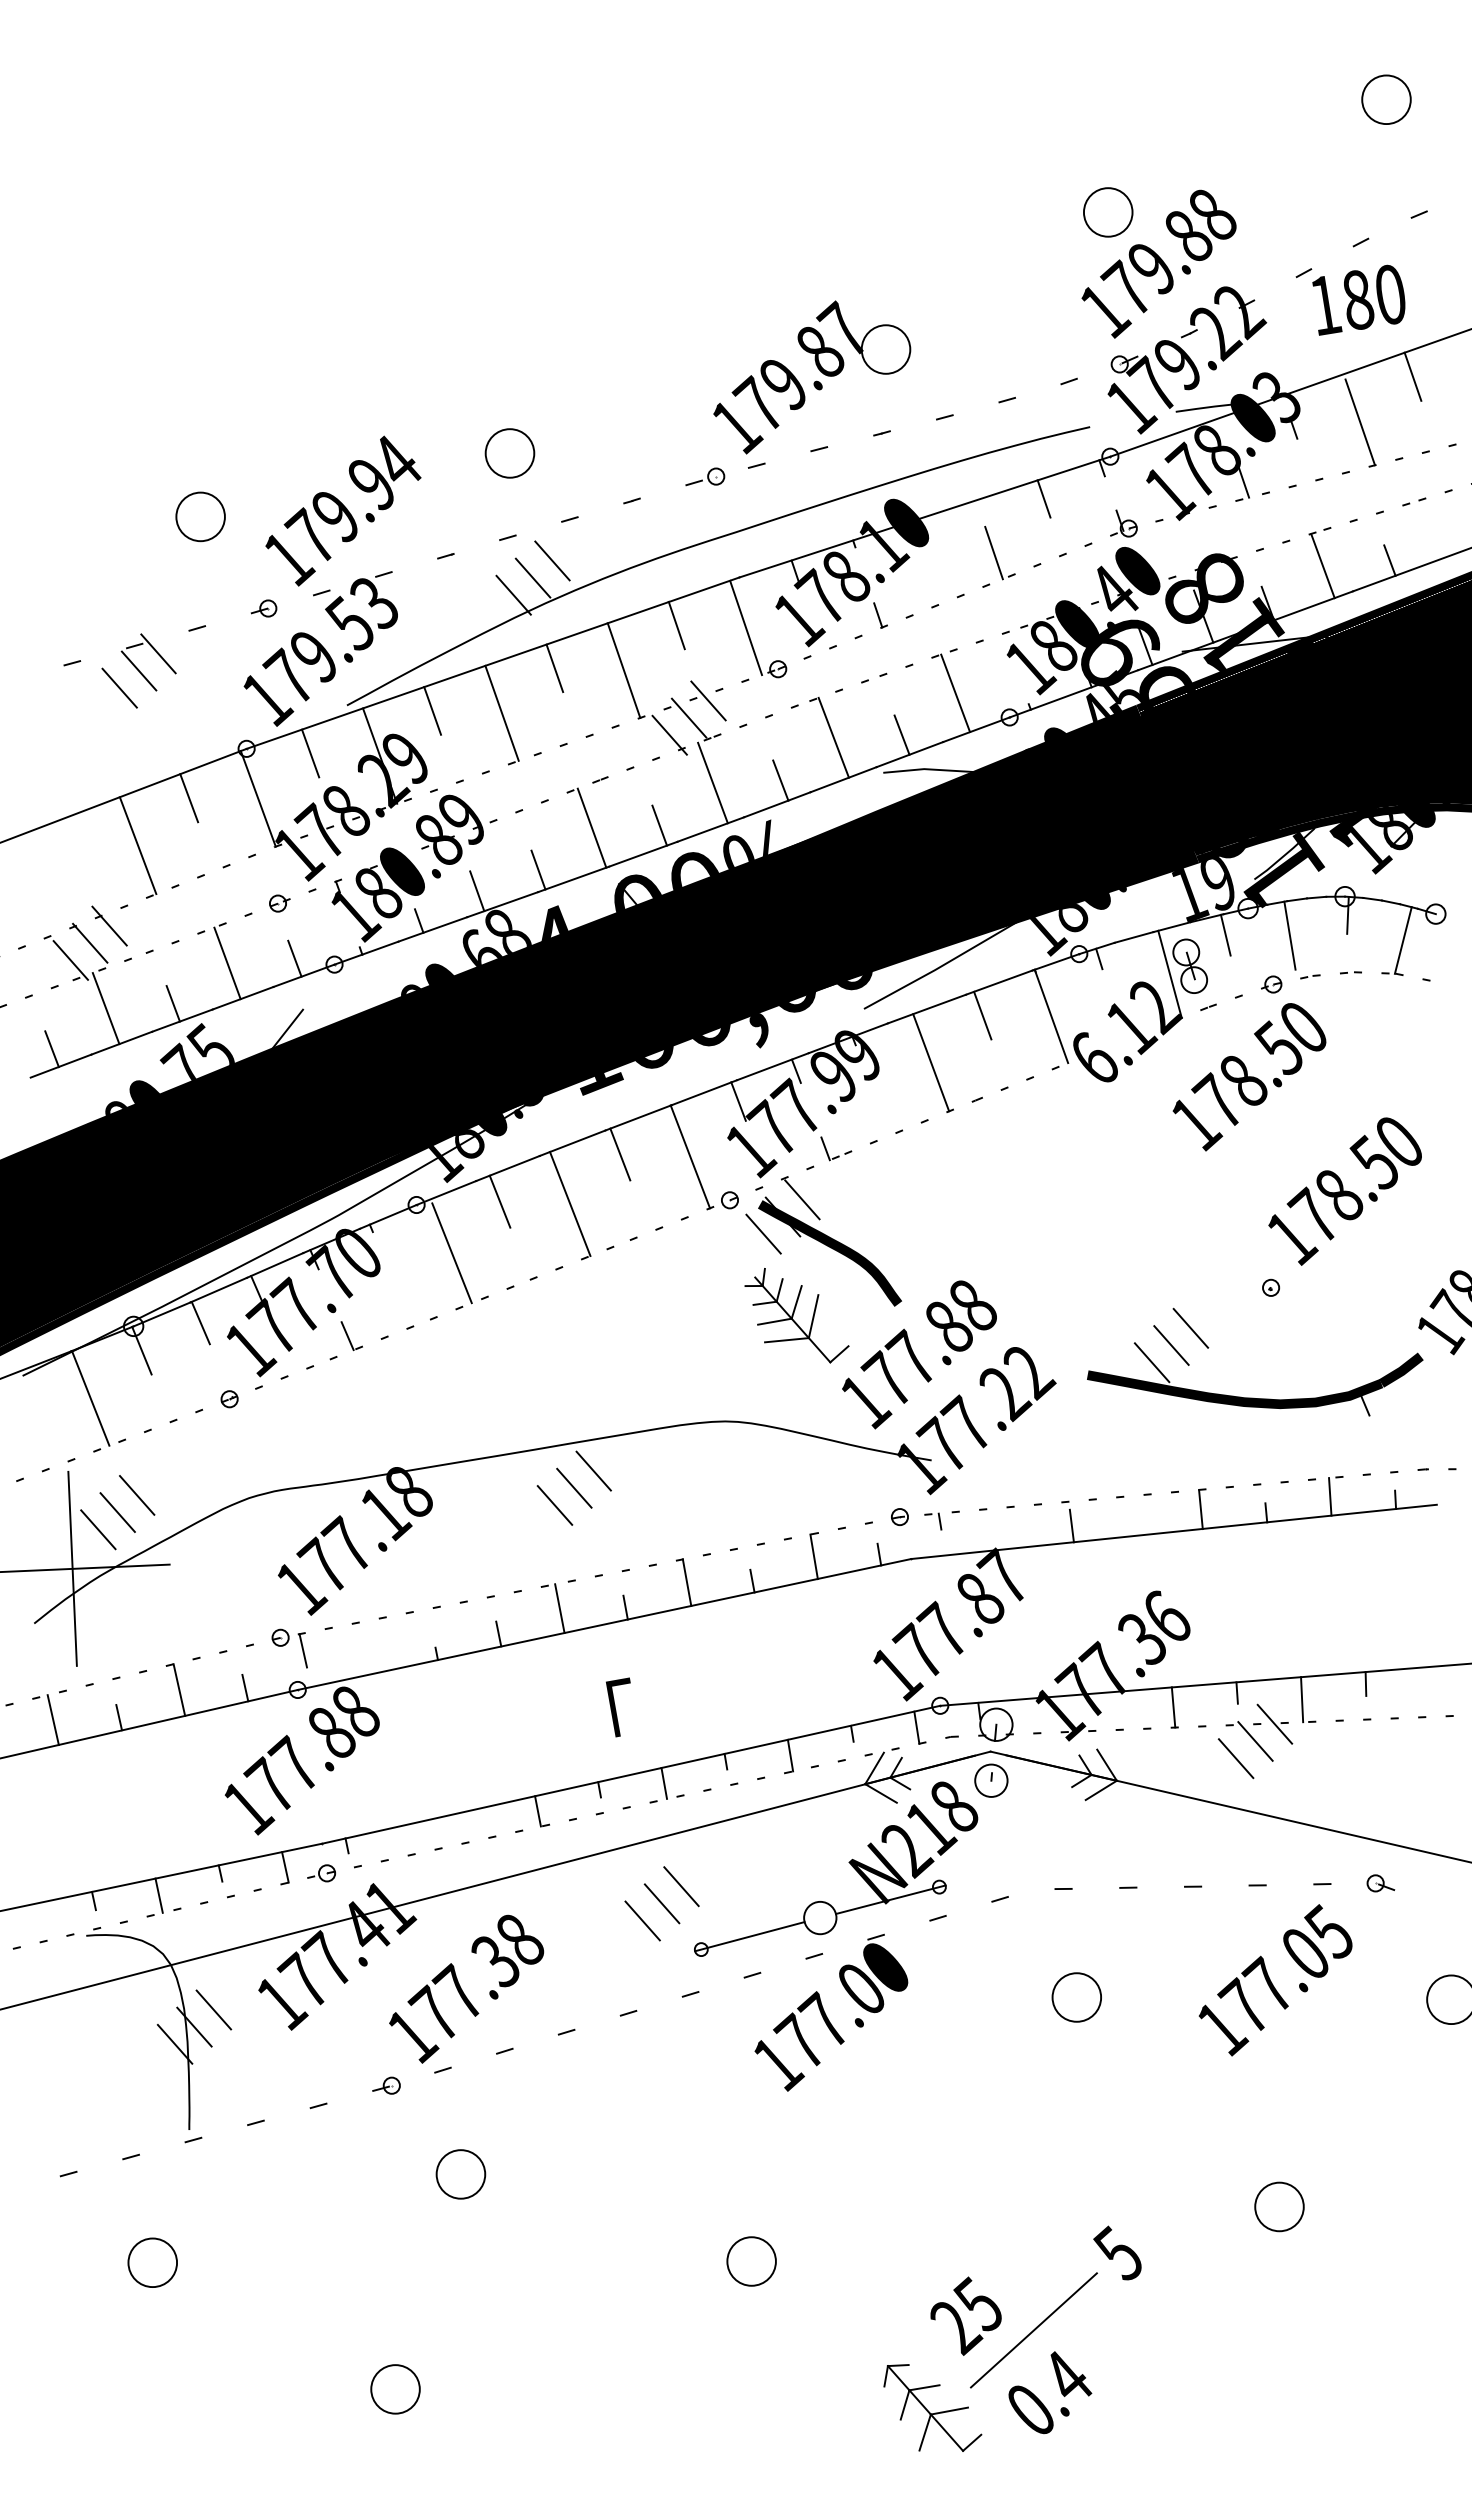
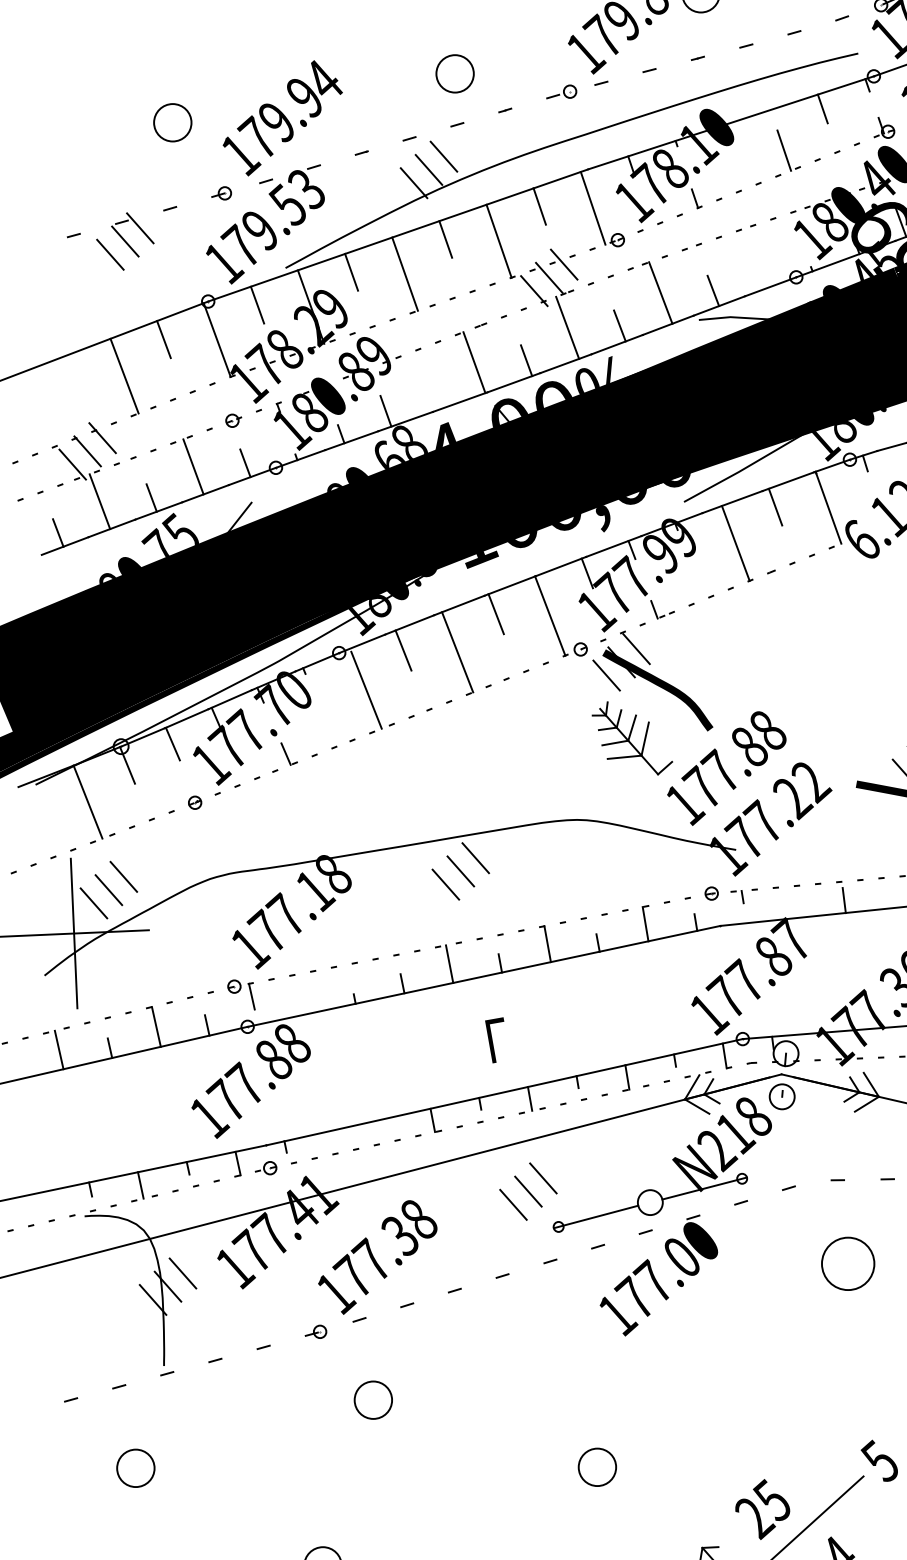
part: (509, 453) -> (454, 73), moved
line: (955, 693) -> (754, 258), removed
line: (538, 869) -> (433, 394), removed
part: (1076, 1997) -> (847, 1263), size x1.4

